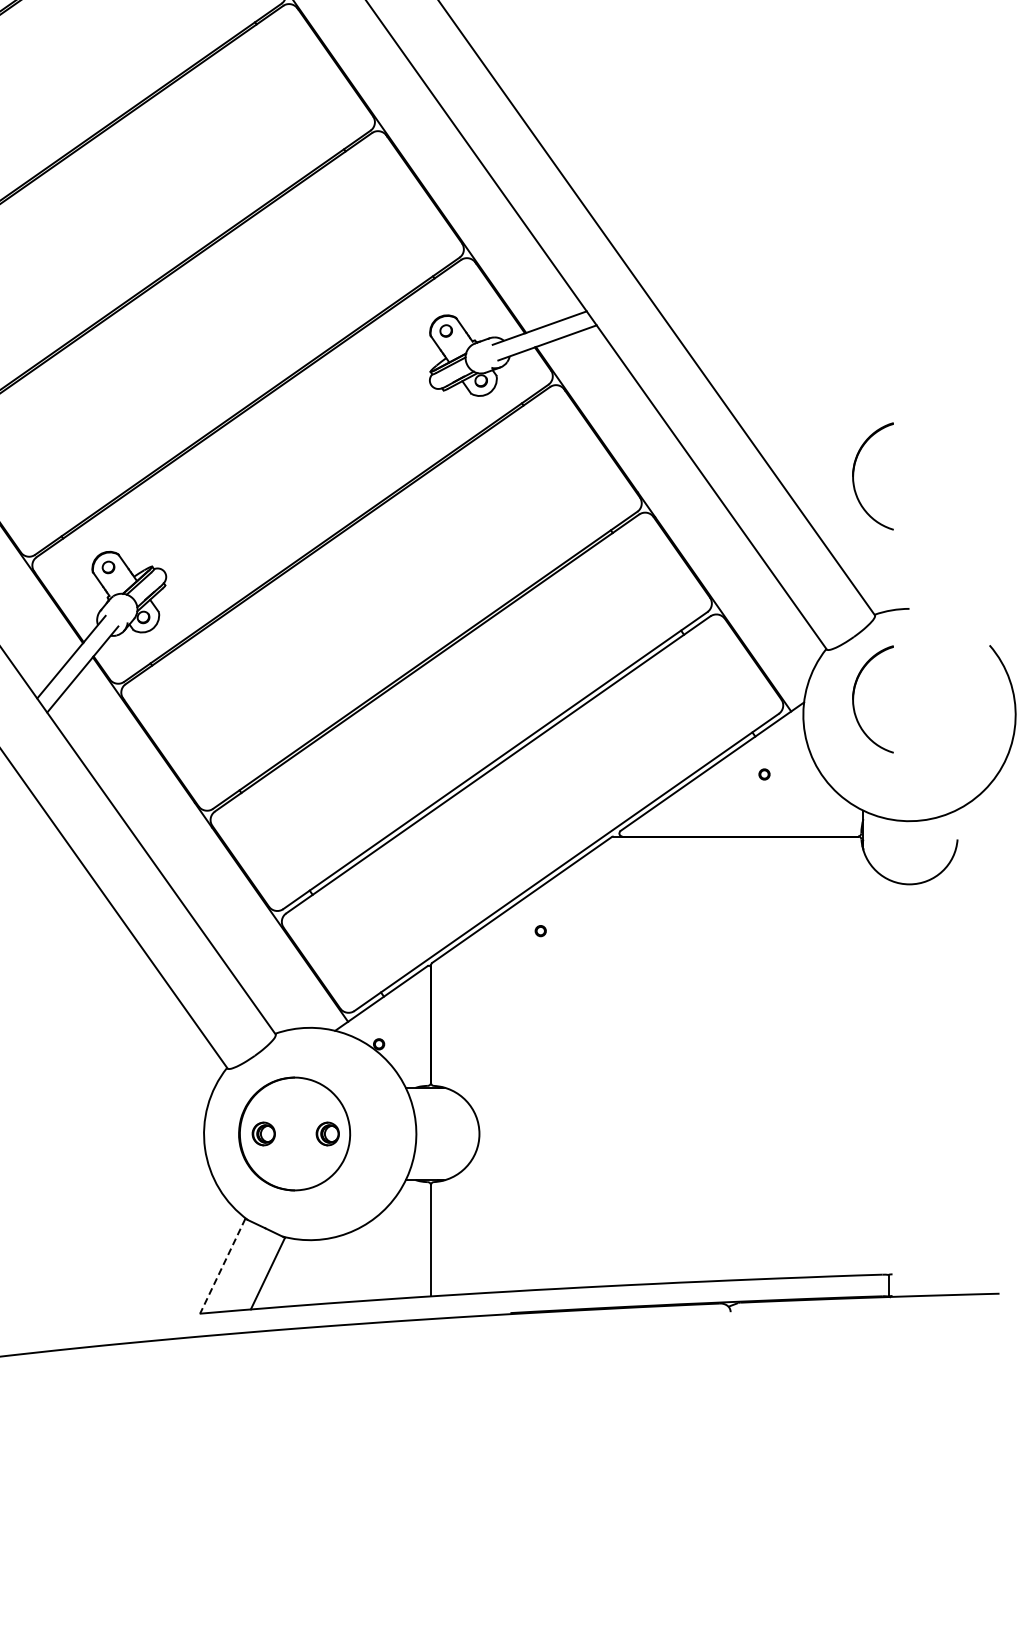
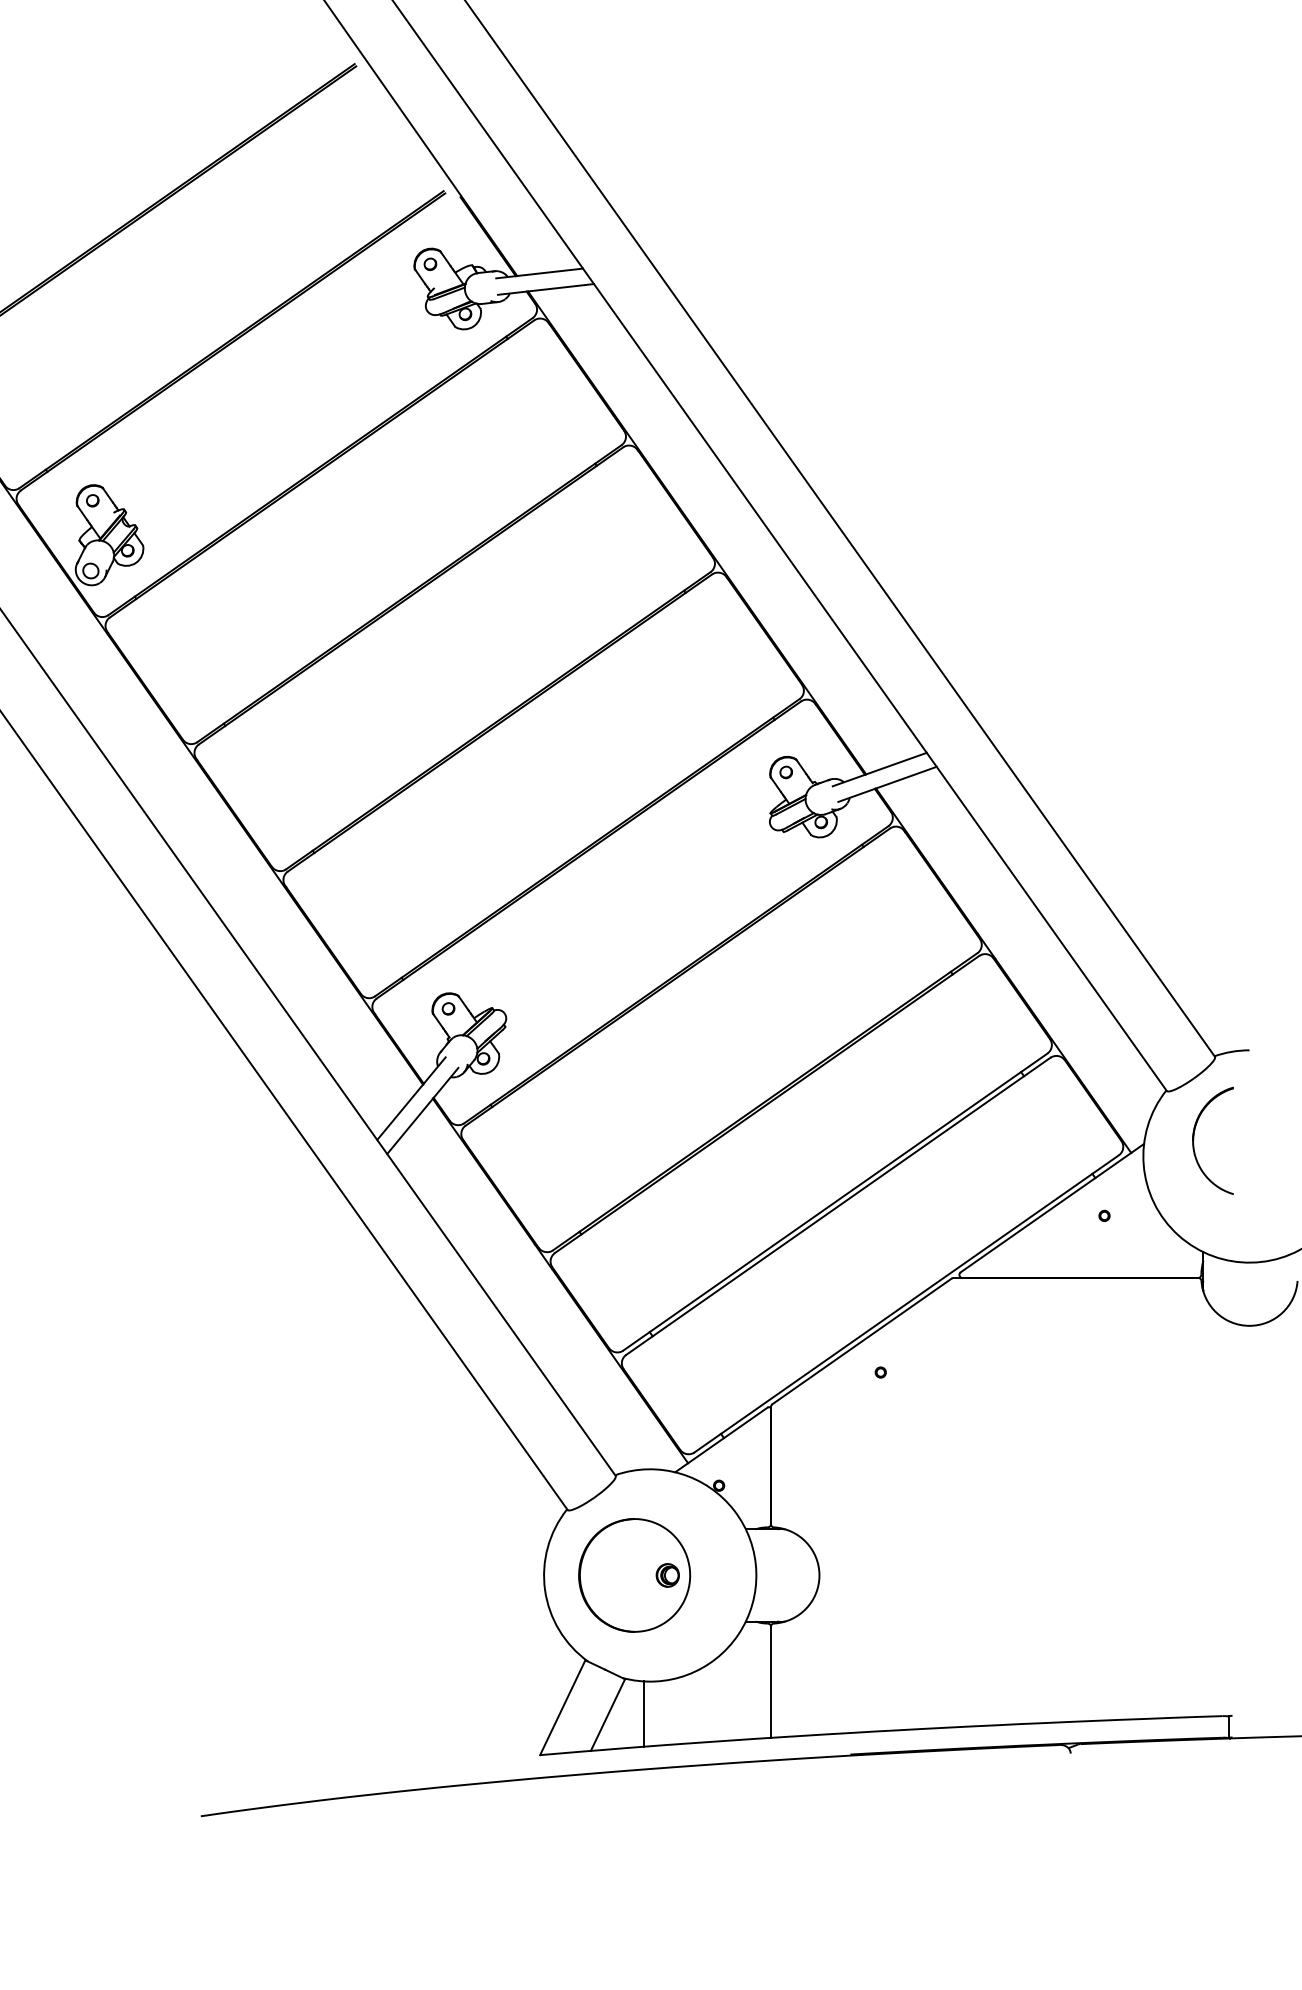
part: (854, 476) -> (1194, 917), removed
part: (263, 1134) -> (603, 1575), removed
line: (222, 1266) -> (562, 1707), dashed -> solid
line: (303, 1272) -> (643, 1713), added

